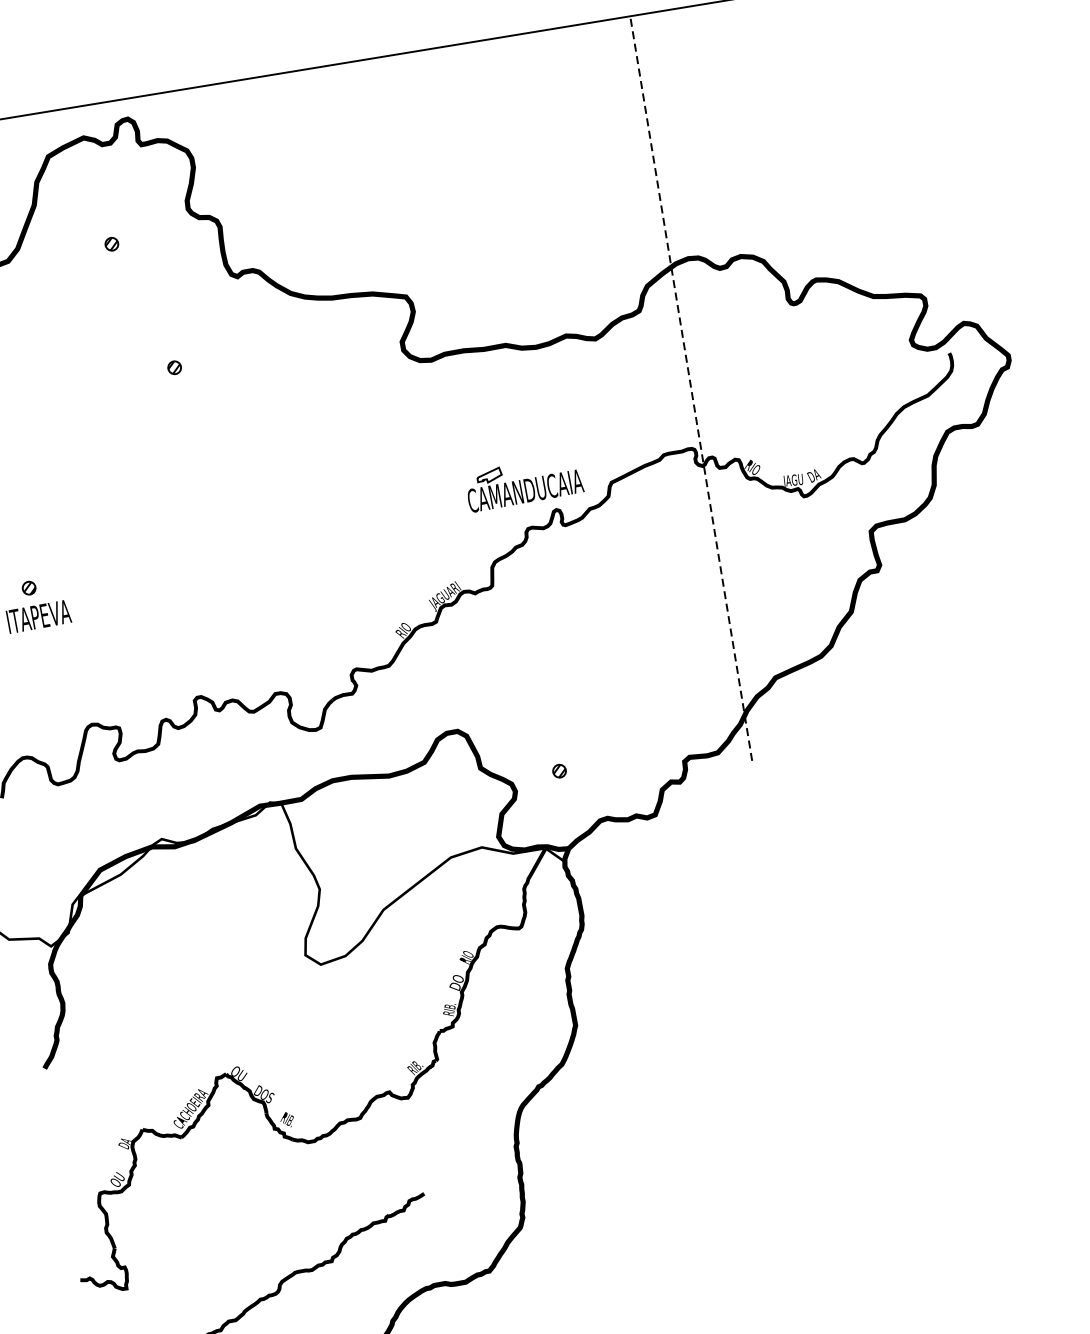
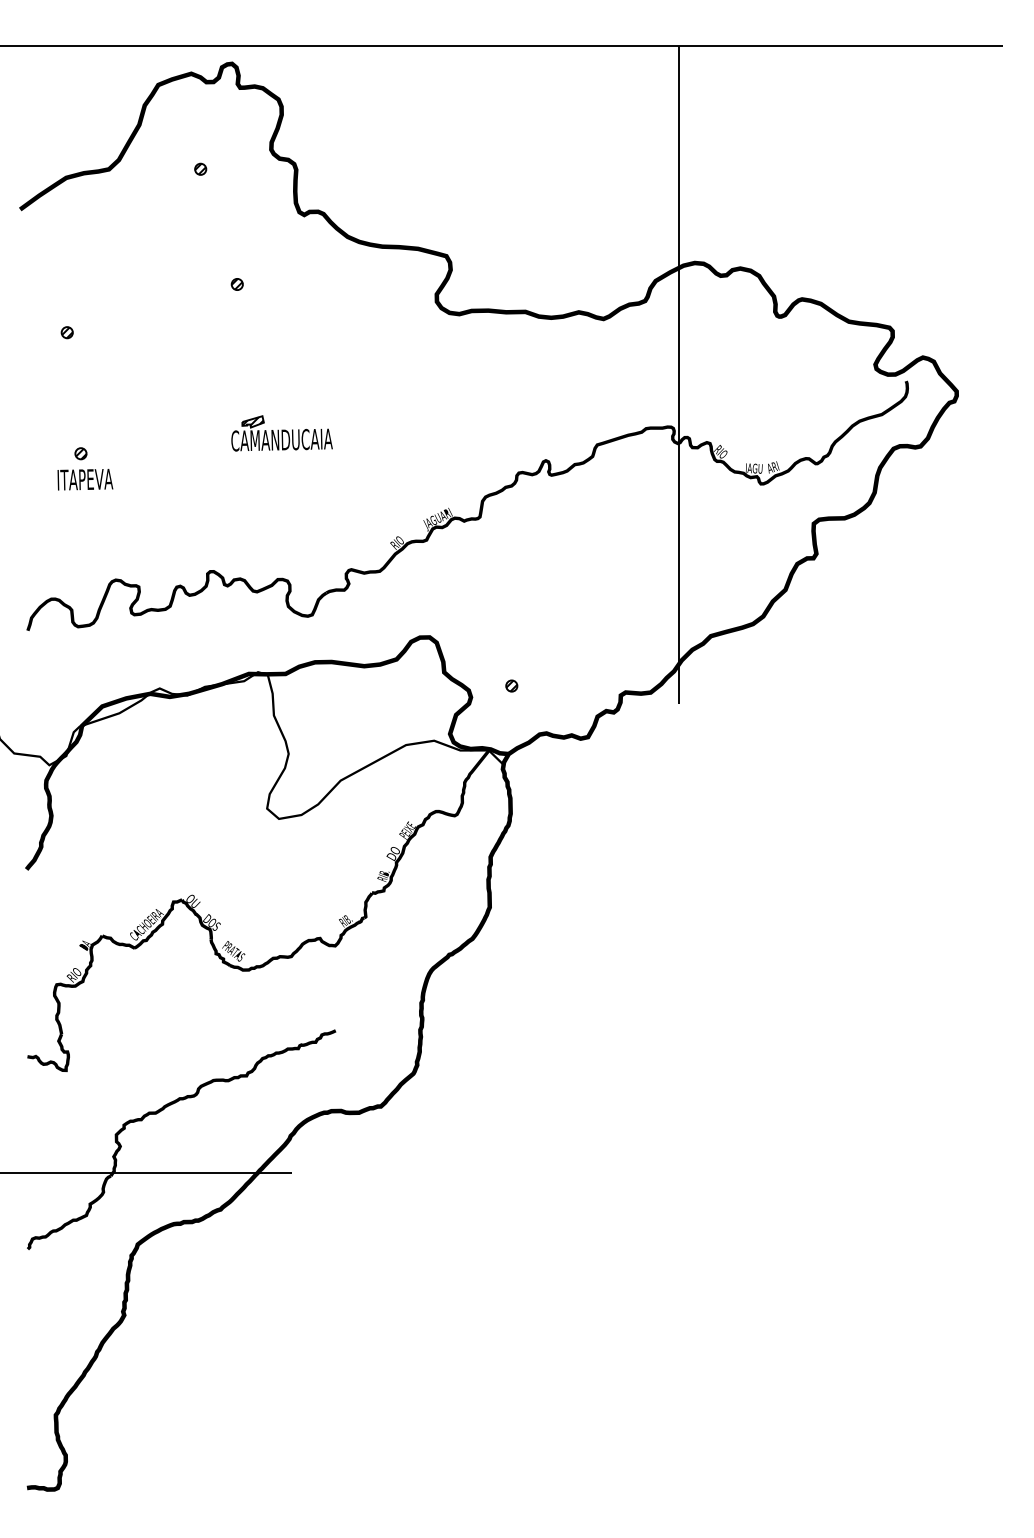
line: (691, 387) -> (679, 374), dashed -> solid
text: (813, 475) -> (772, 467), DA -> ARI
part: (523, 483) -> (281, 433), moved
text: (468, 952) -> (407, 829), RIO -> PEIXE
text: (295, 1122) -> (234, 951), RIB. -> PRATAS
text: (117, 1179) -> (73, 975), OU -> RIO

